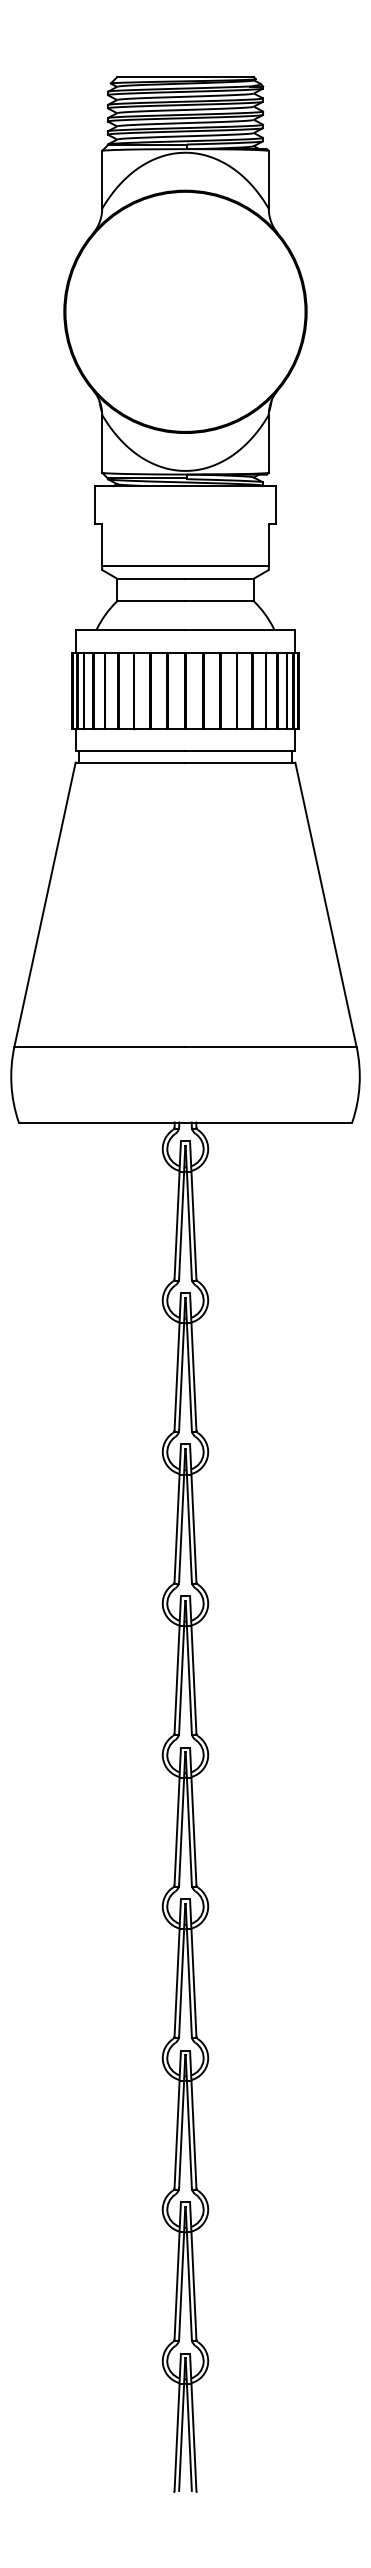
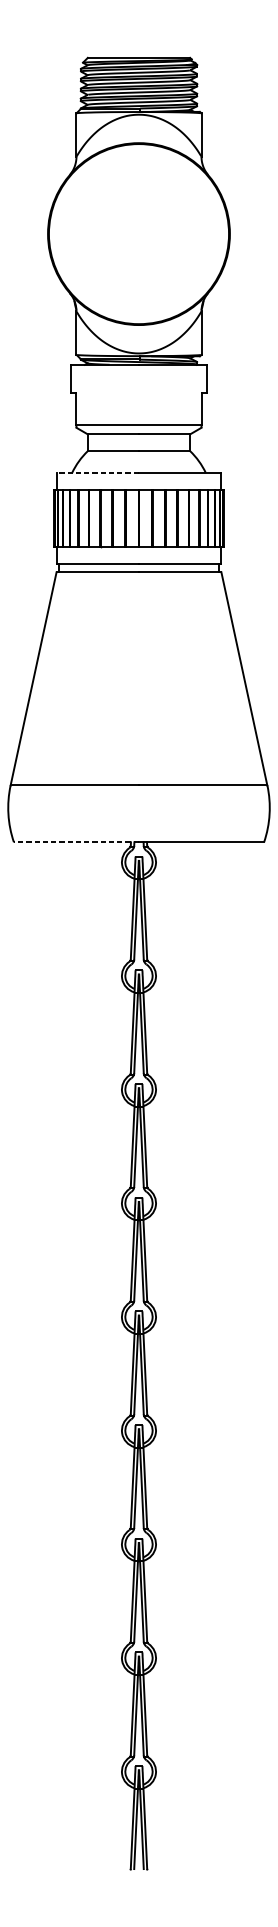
line: (130, 630) -> (97, 473), solid -> dashed
line: (101, 1122) -> (75, 842), solid -> dashed

